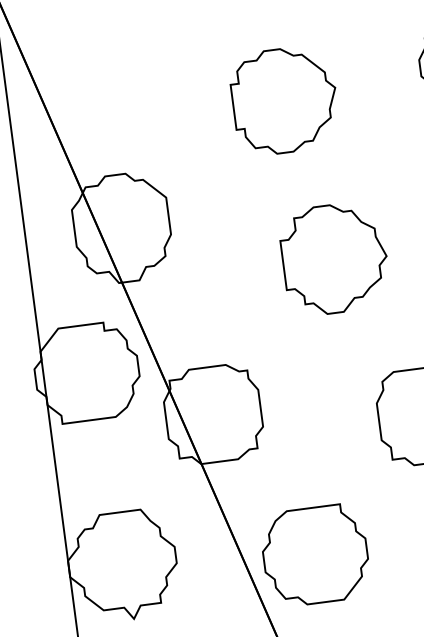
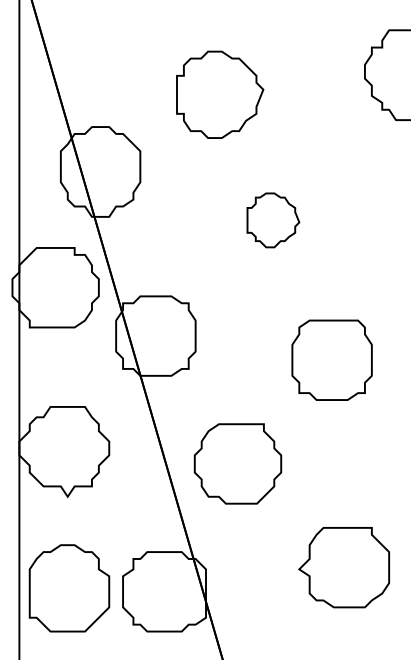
part: (285, 100) -> (220, 94), moved
part: (335, 258) -> (273, 220), size x0.6
part: (314, 554) -> (237, 463), moved

